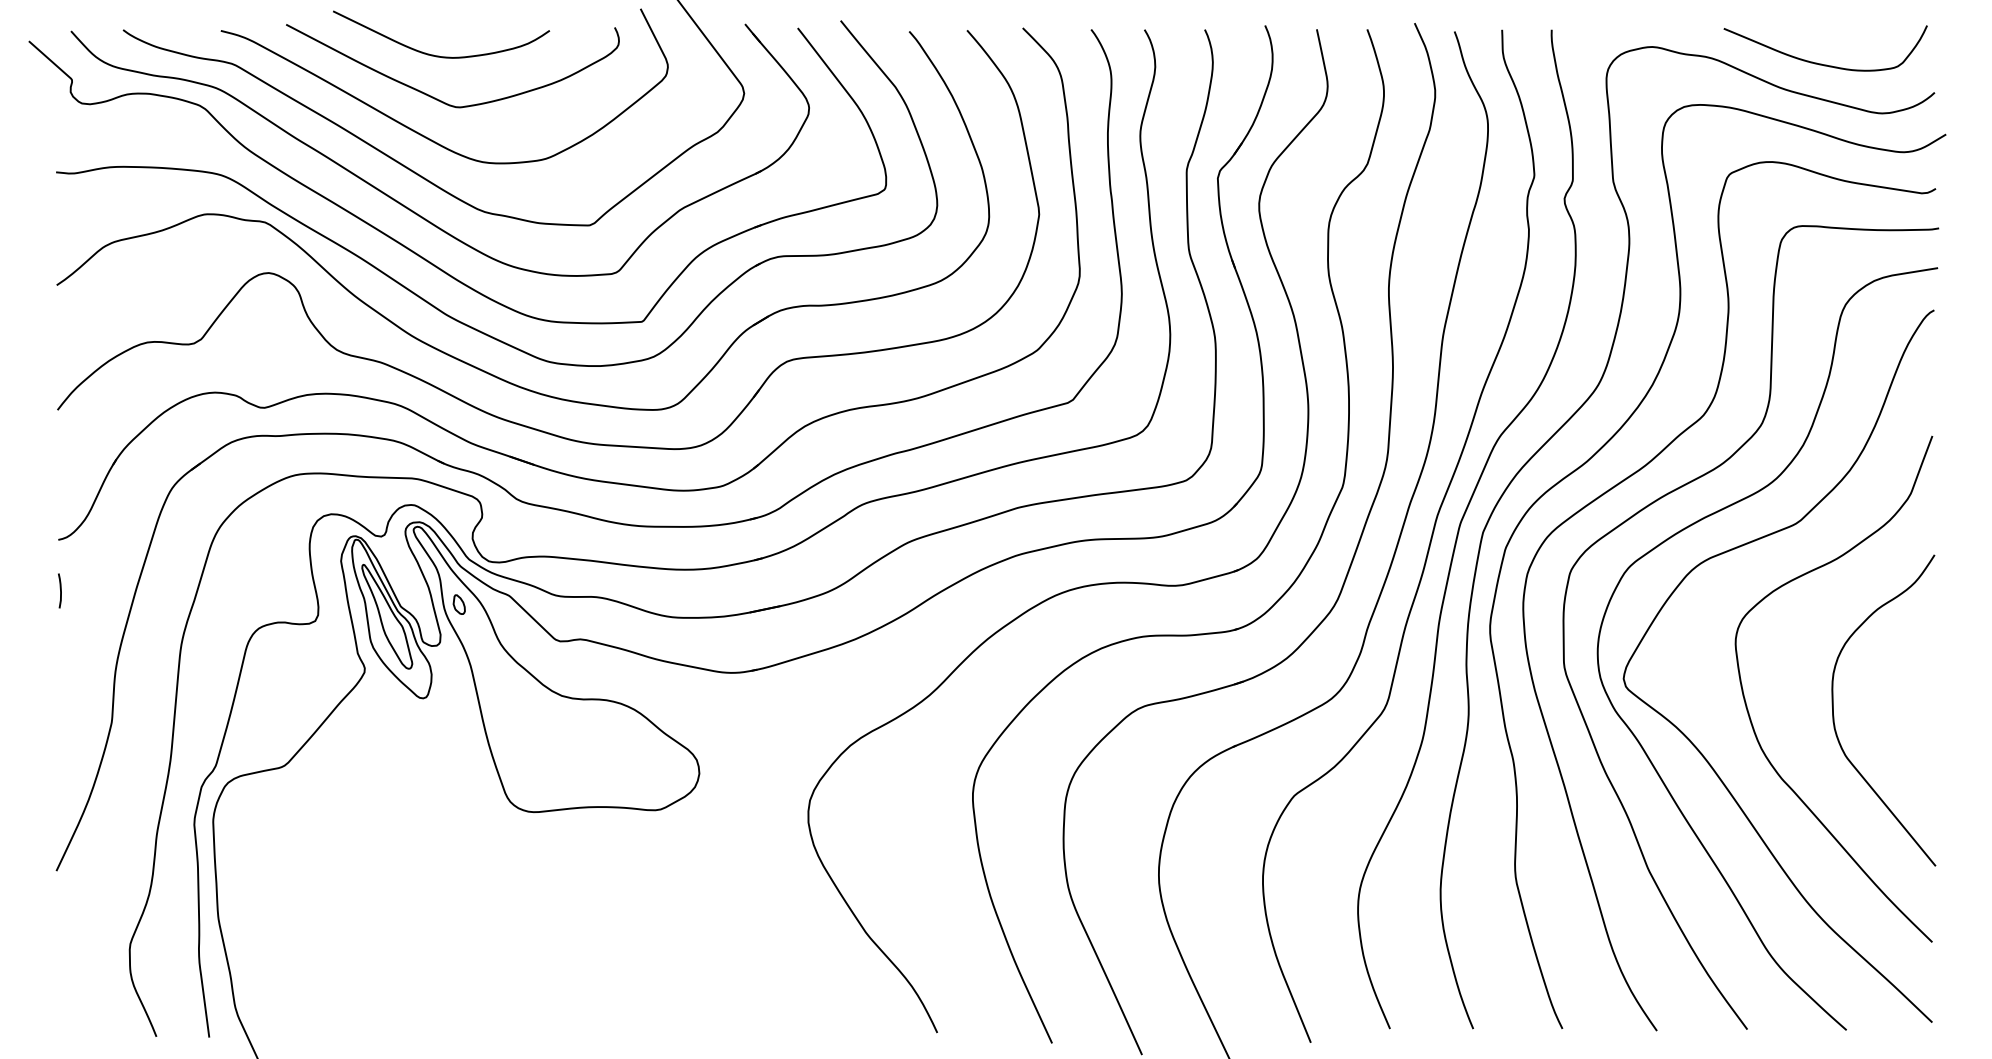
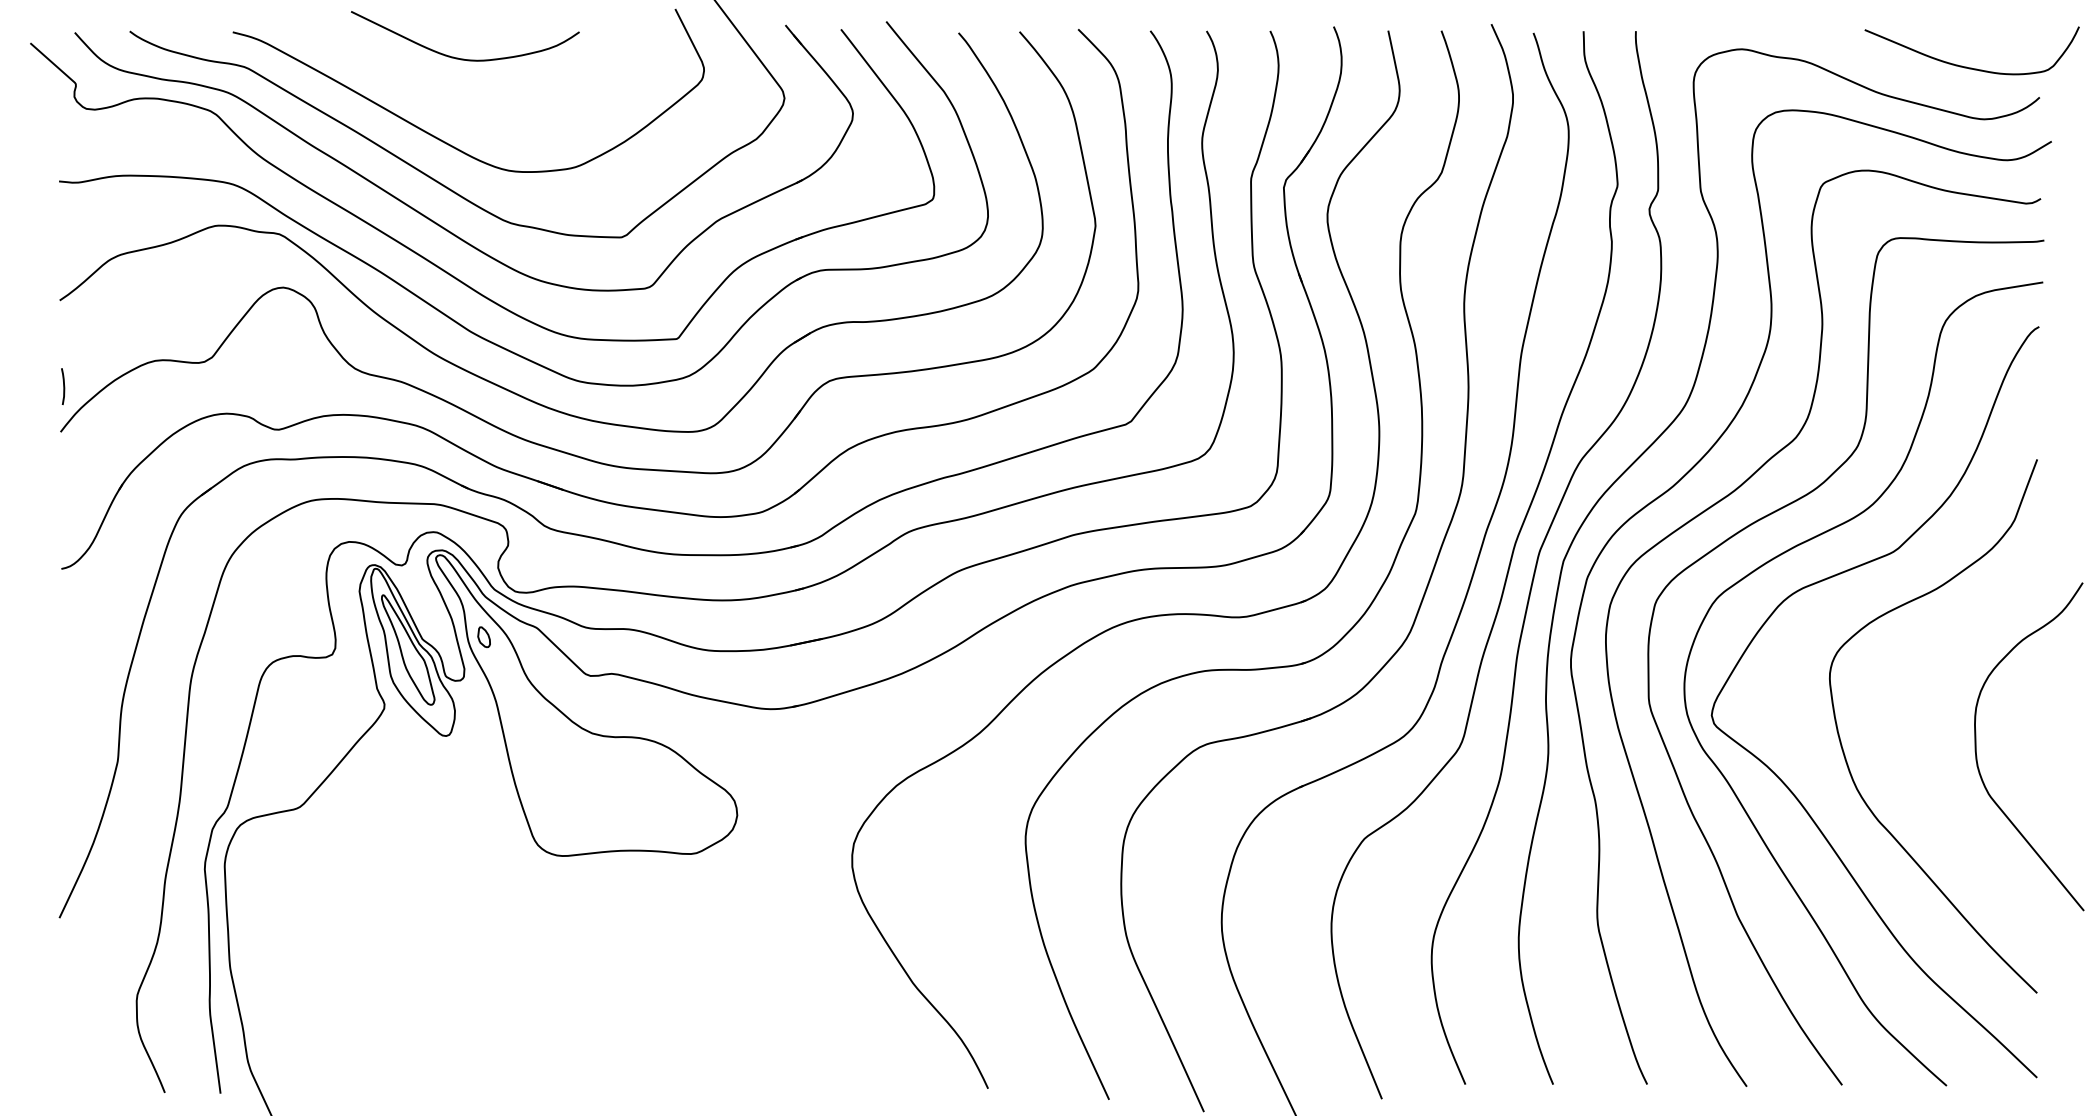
curve: (1821, 63) -> (1967, 66), moved
curve: (437, 98) -> (461, 103), removed
curve: (60, 590) -> (63, 386), moved
curve: (1834, 716) -> (1977, 753), moved

